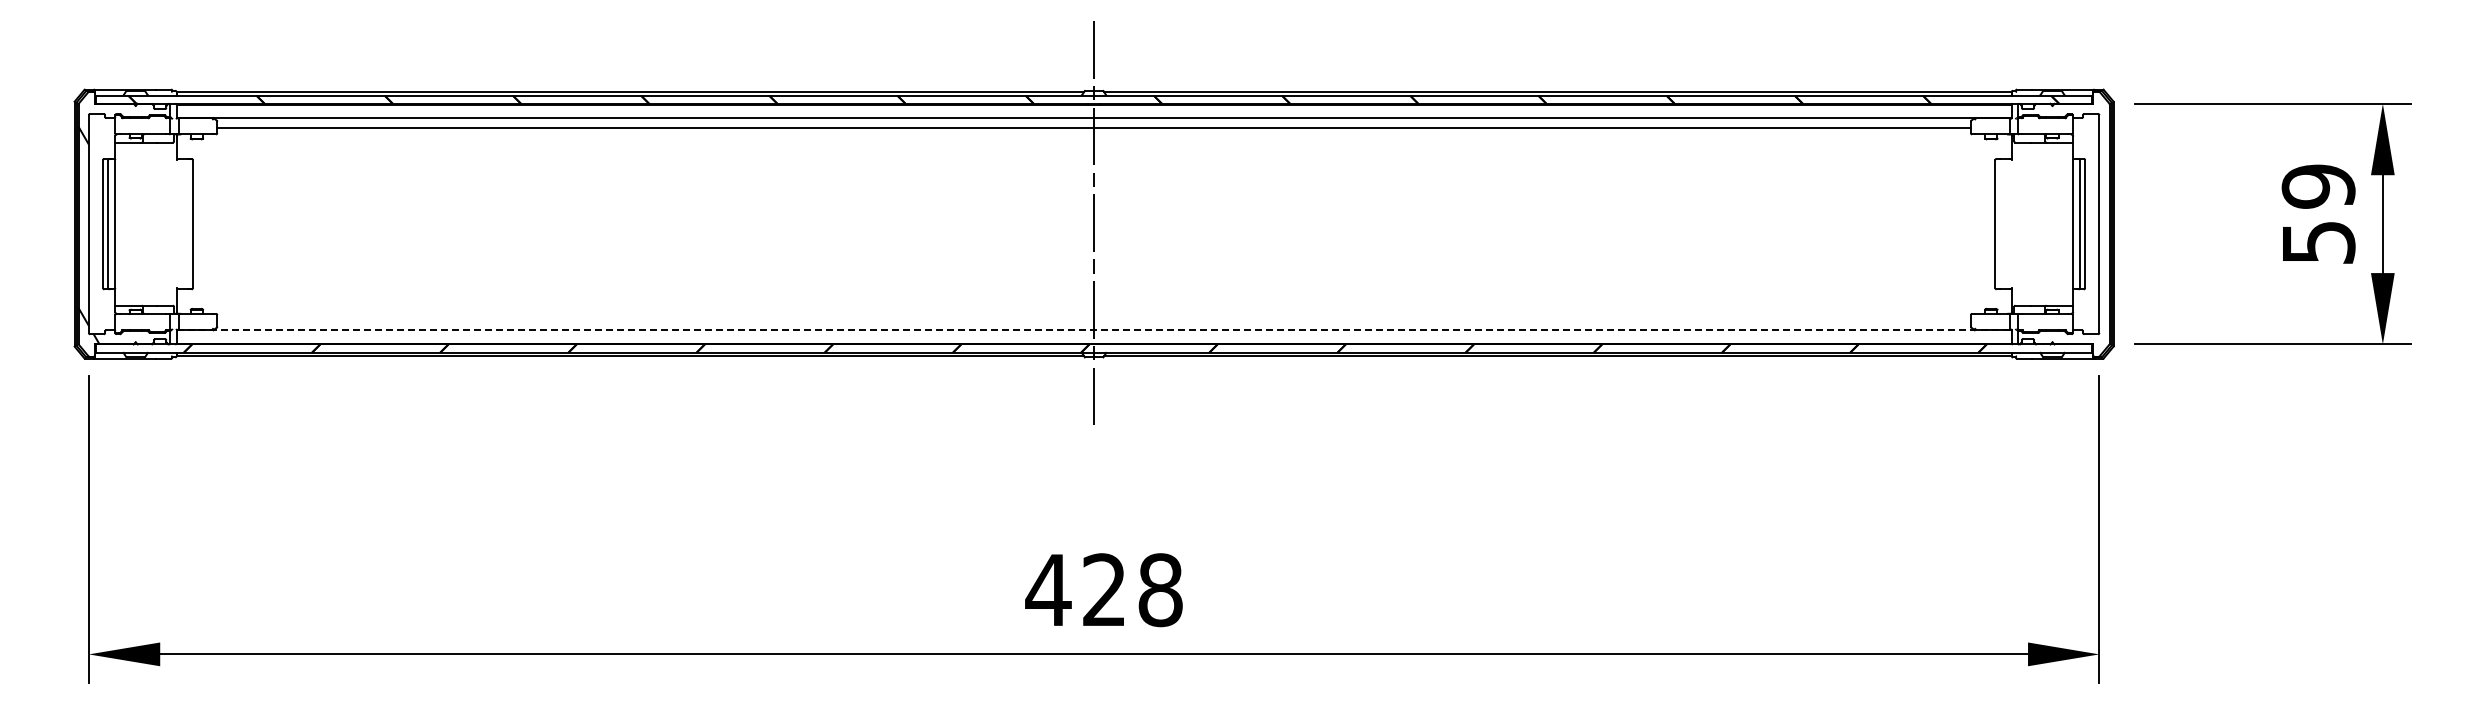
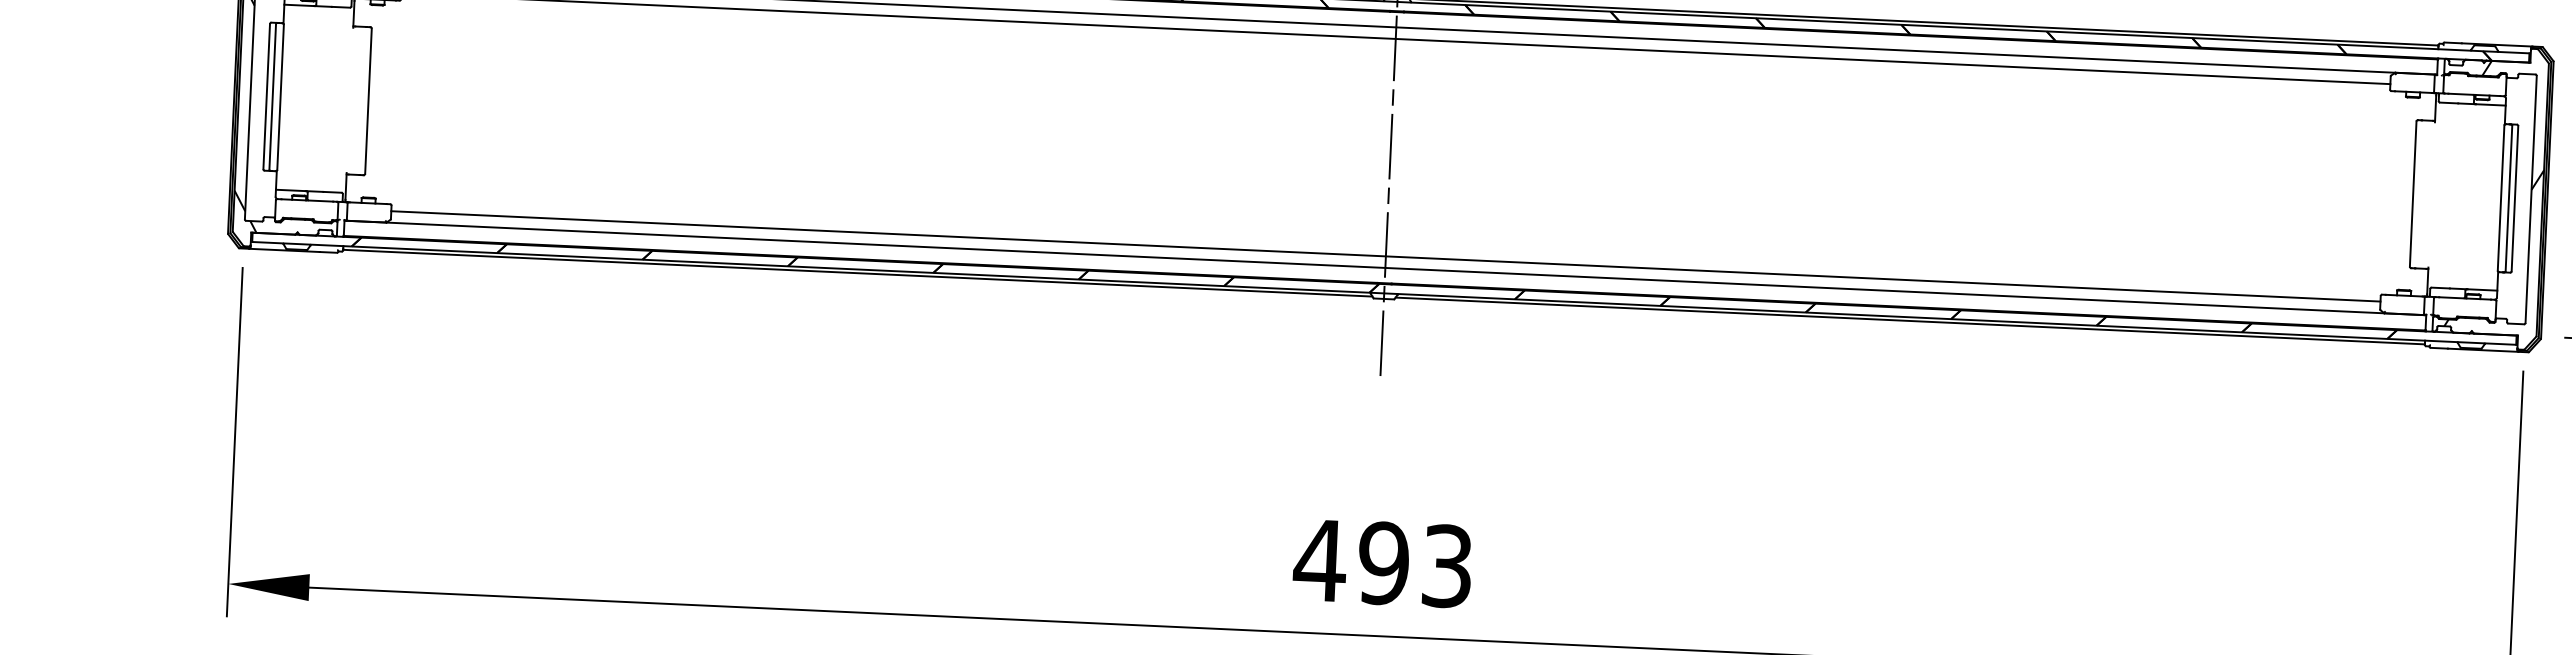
hatch: (2068, 221) -> (2496, 194), added
line: (1093, 319) -> (1385, 255), added
line: (1093, 330) -> (1384, 268), dashed -> solid
text: (1132, 590) -> (1415, 565), 428 -> 493

